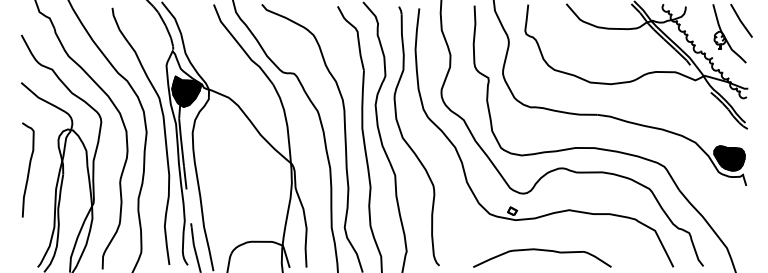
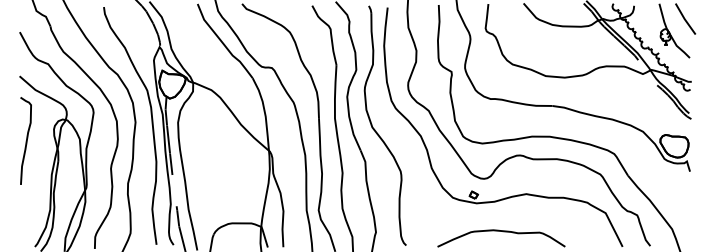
fill: (186, 91) -> (172, 84), removed
fill: (729, 157) -> (674, 145), removed
curve: (28, 169) -> (26, 140), moved

